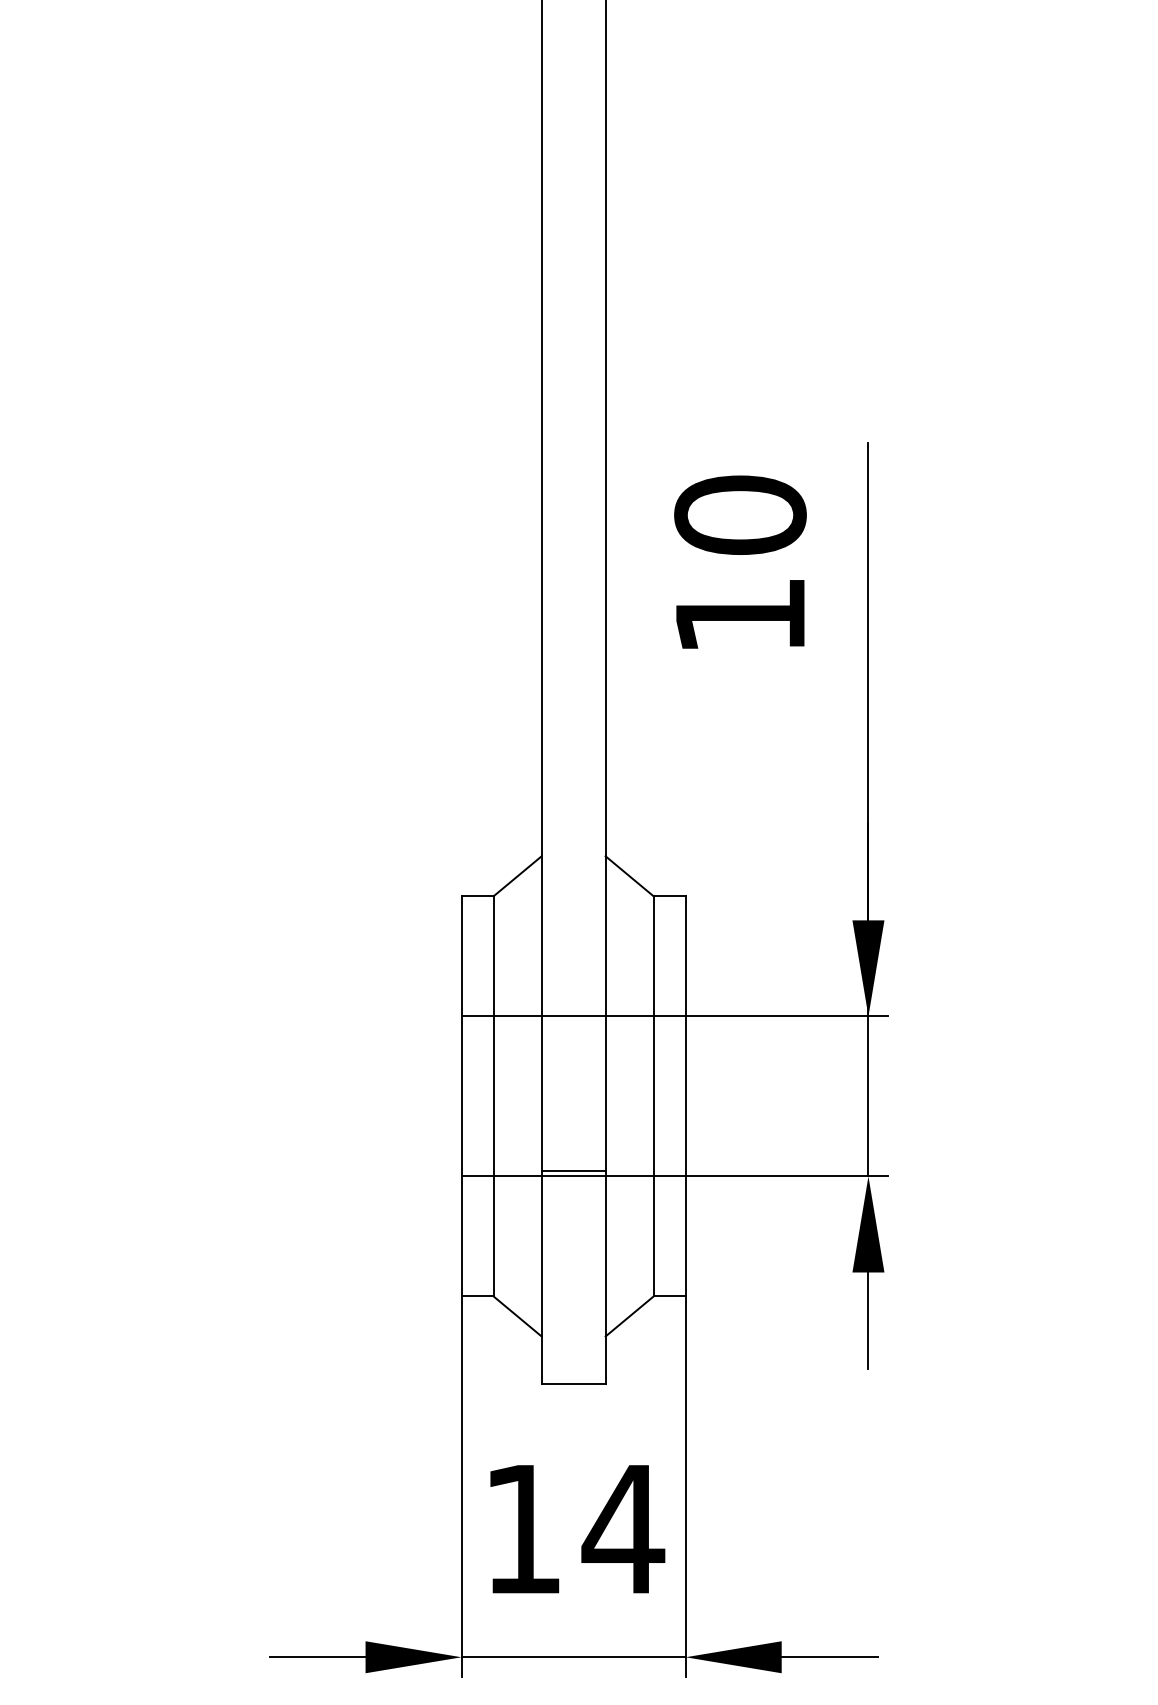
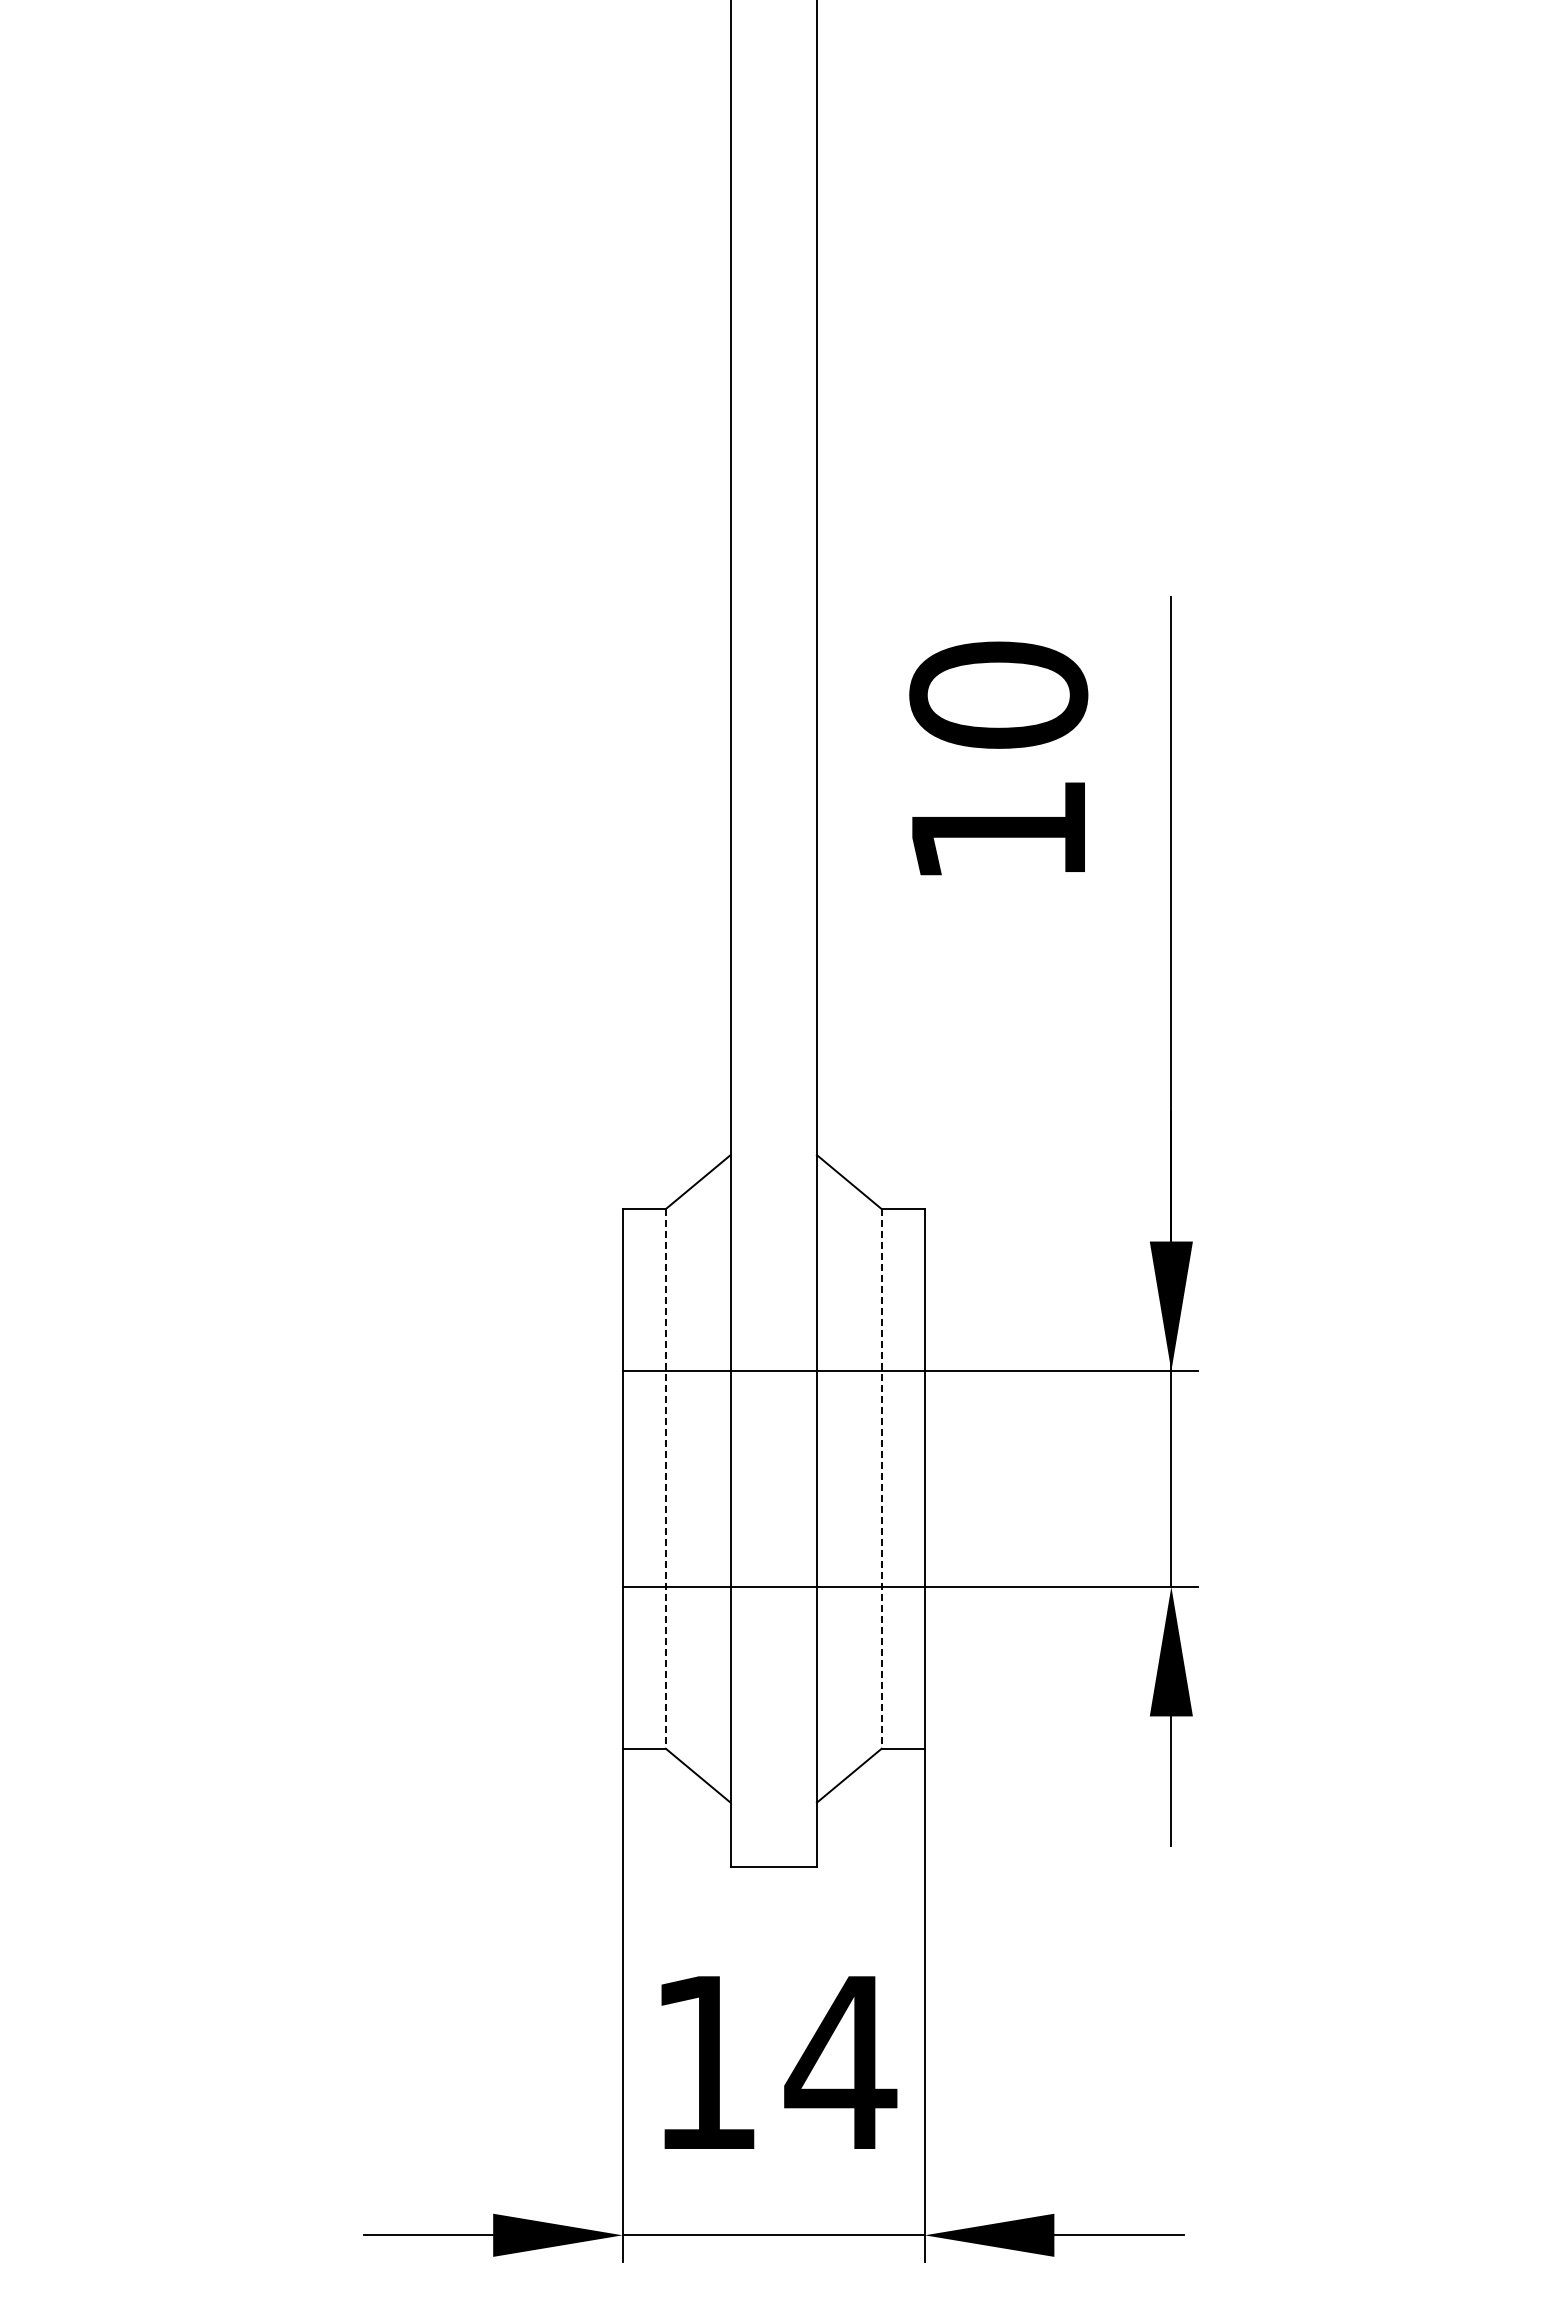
line: (493, 1096) -> (665, 1478), solid -> dashed
line: (653, 1096) -> (881, 1478), solid -> dashed
line: (573, 1170) -> (773, 1579), removed

